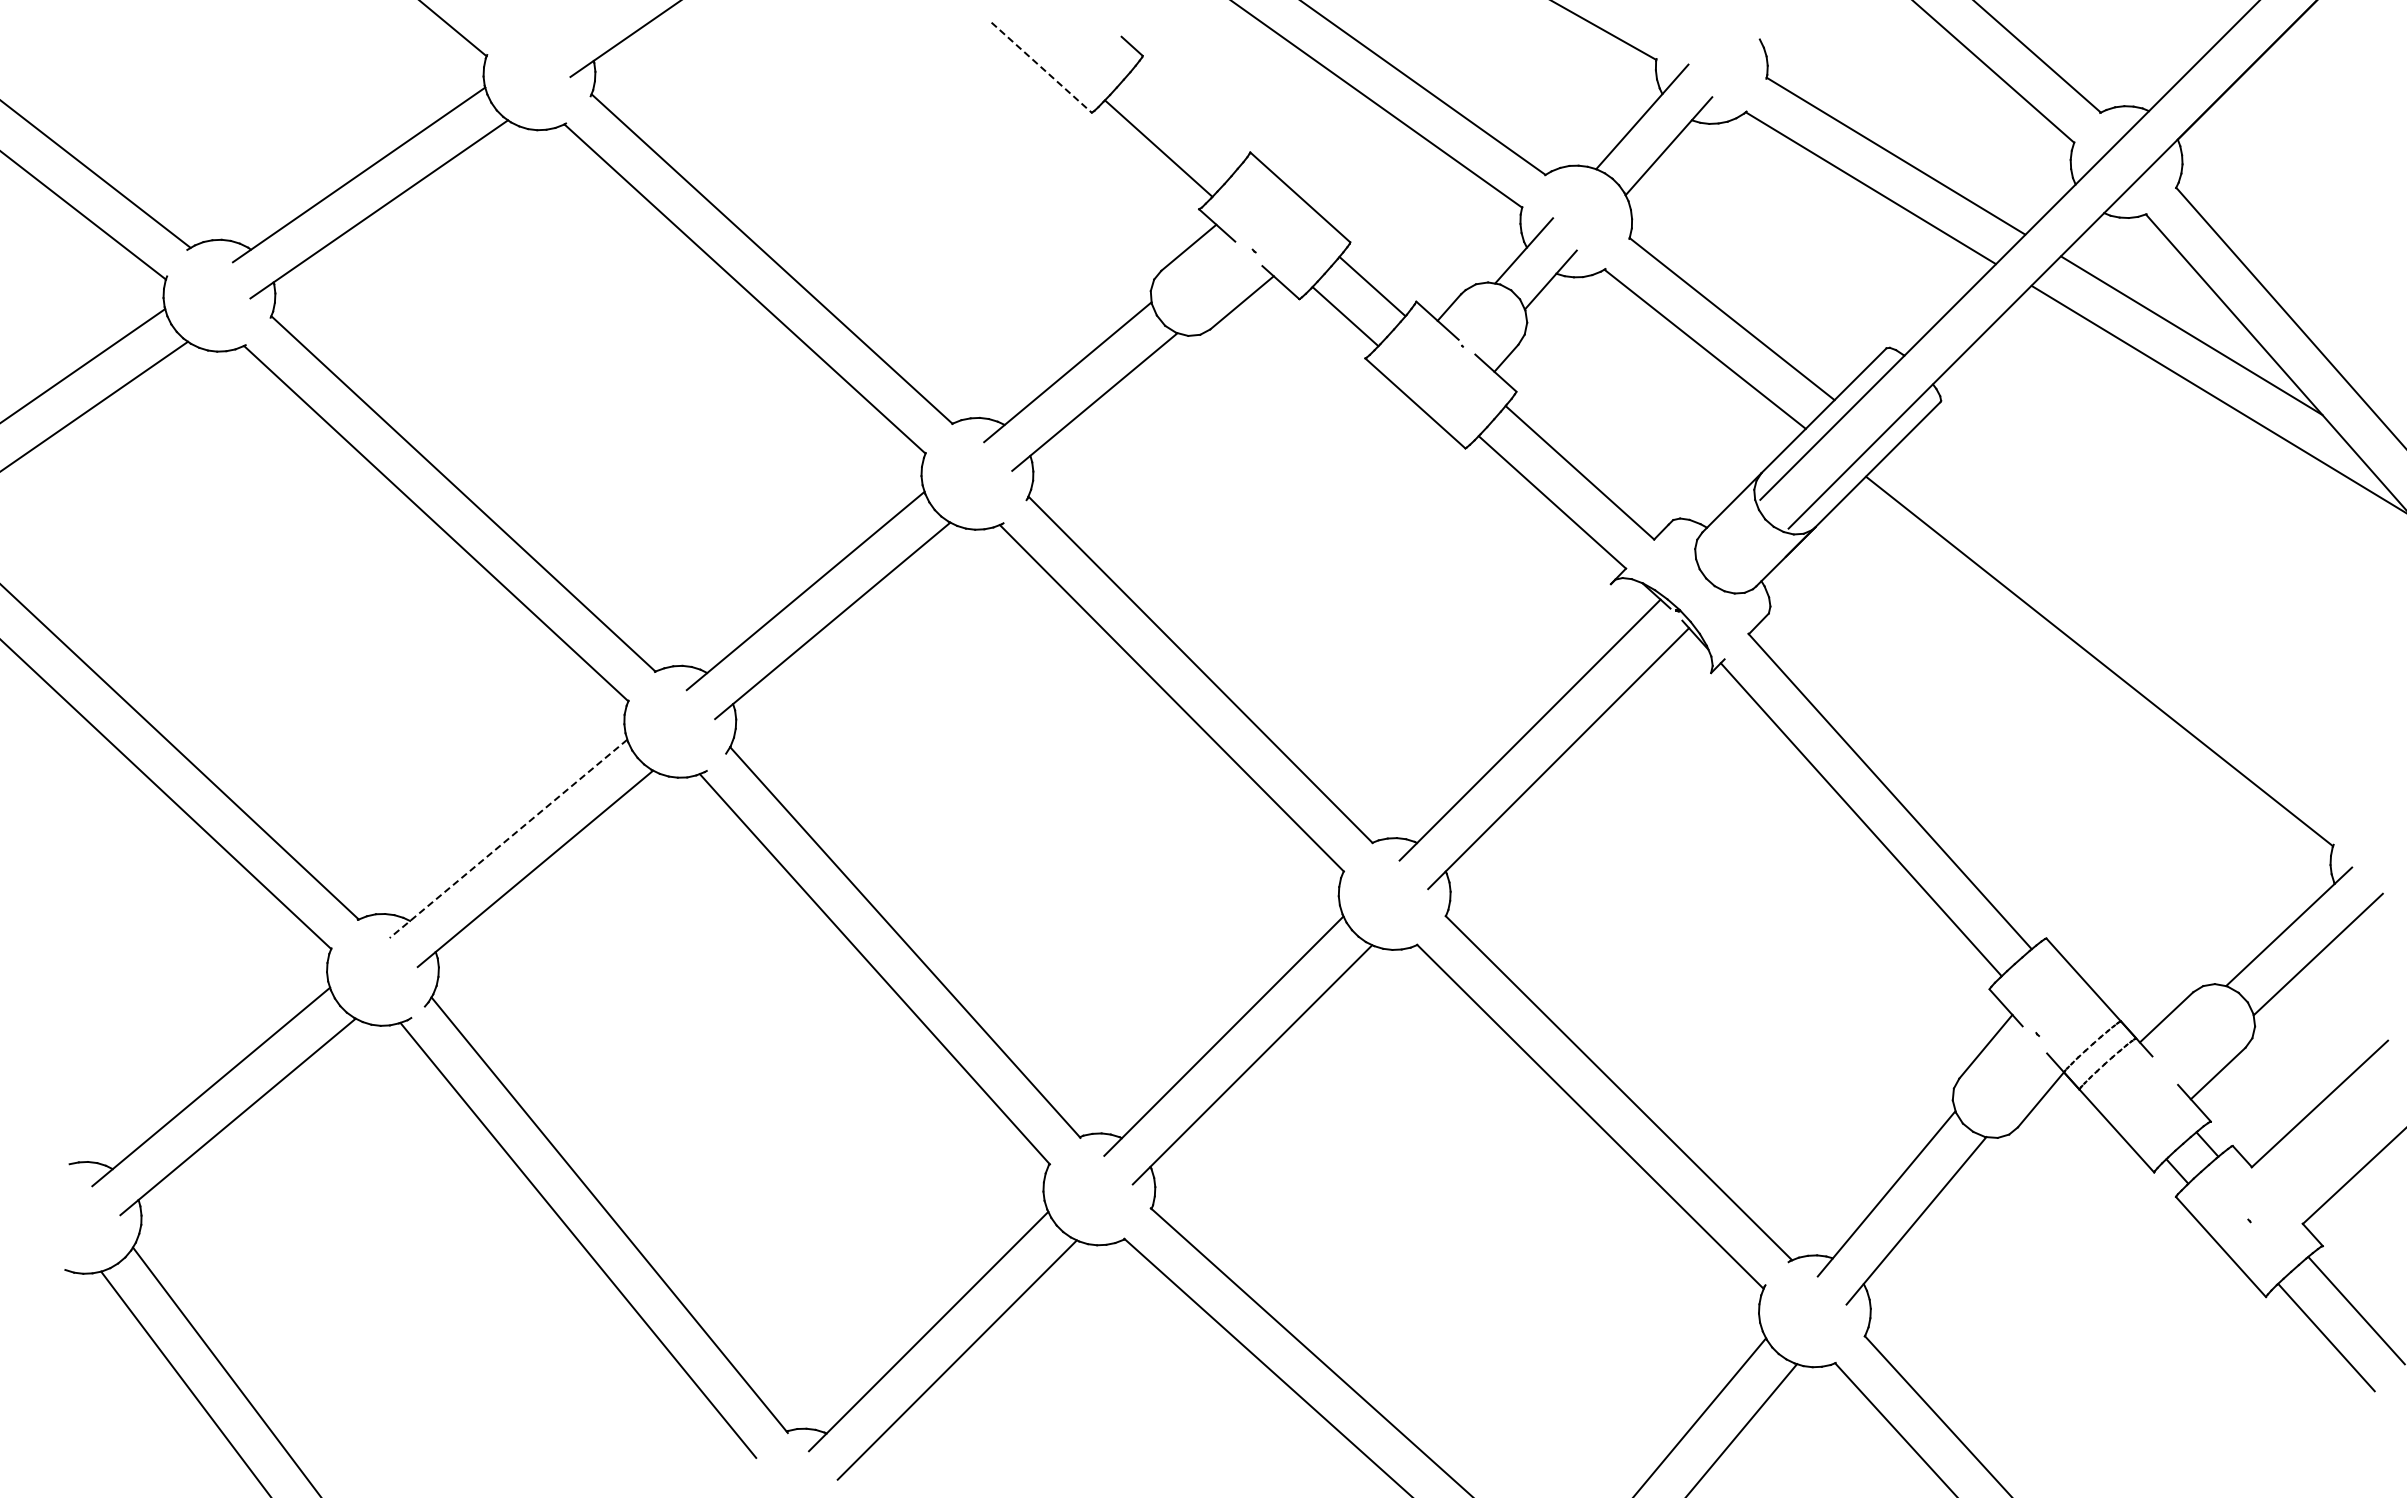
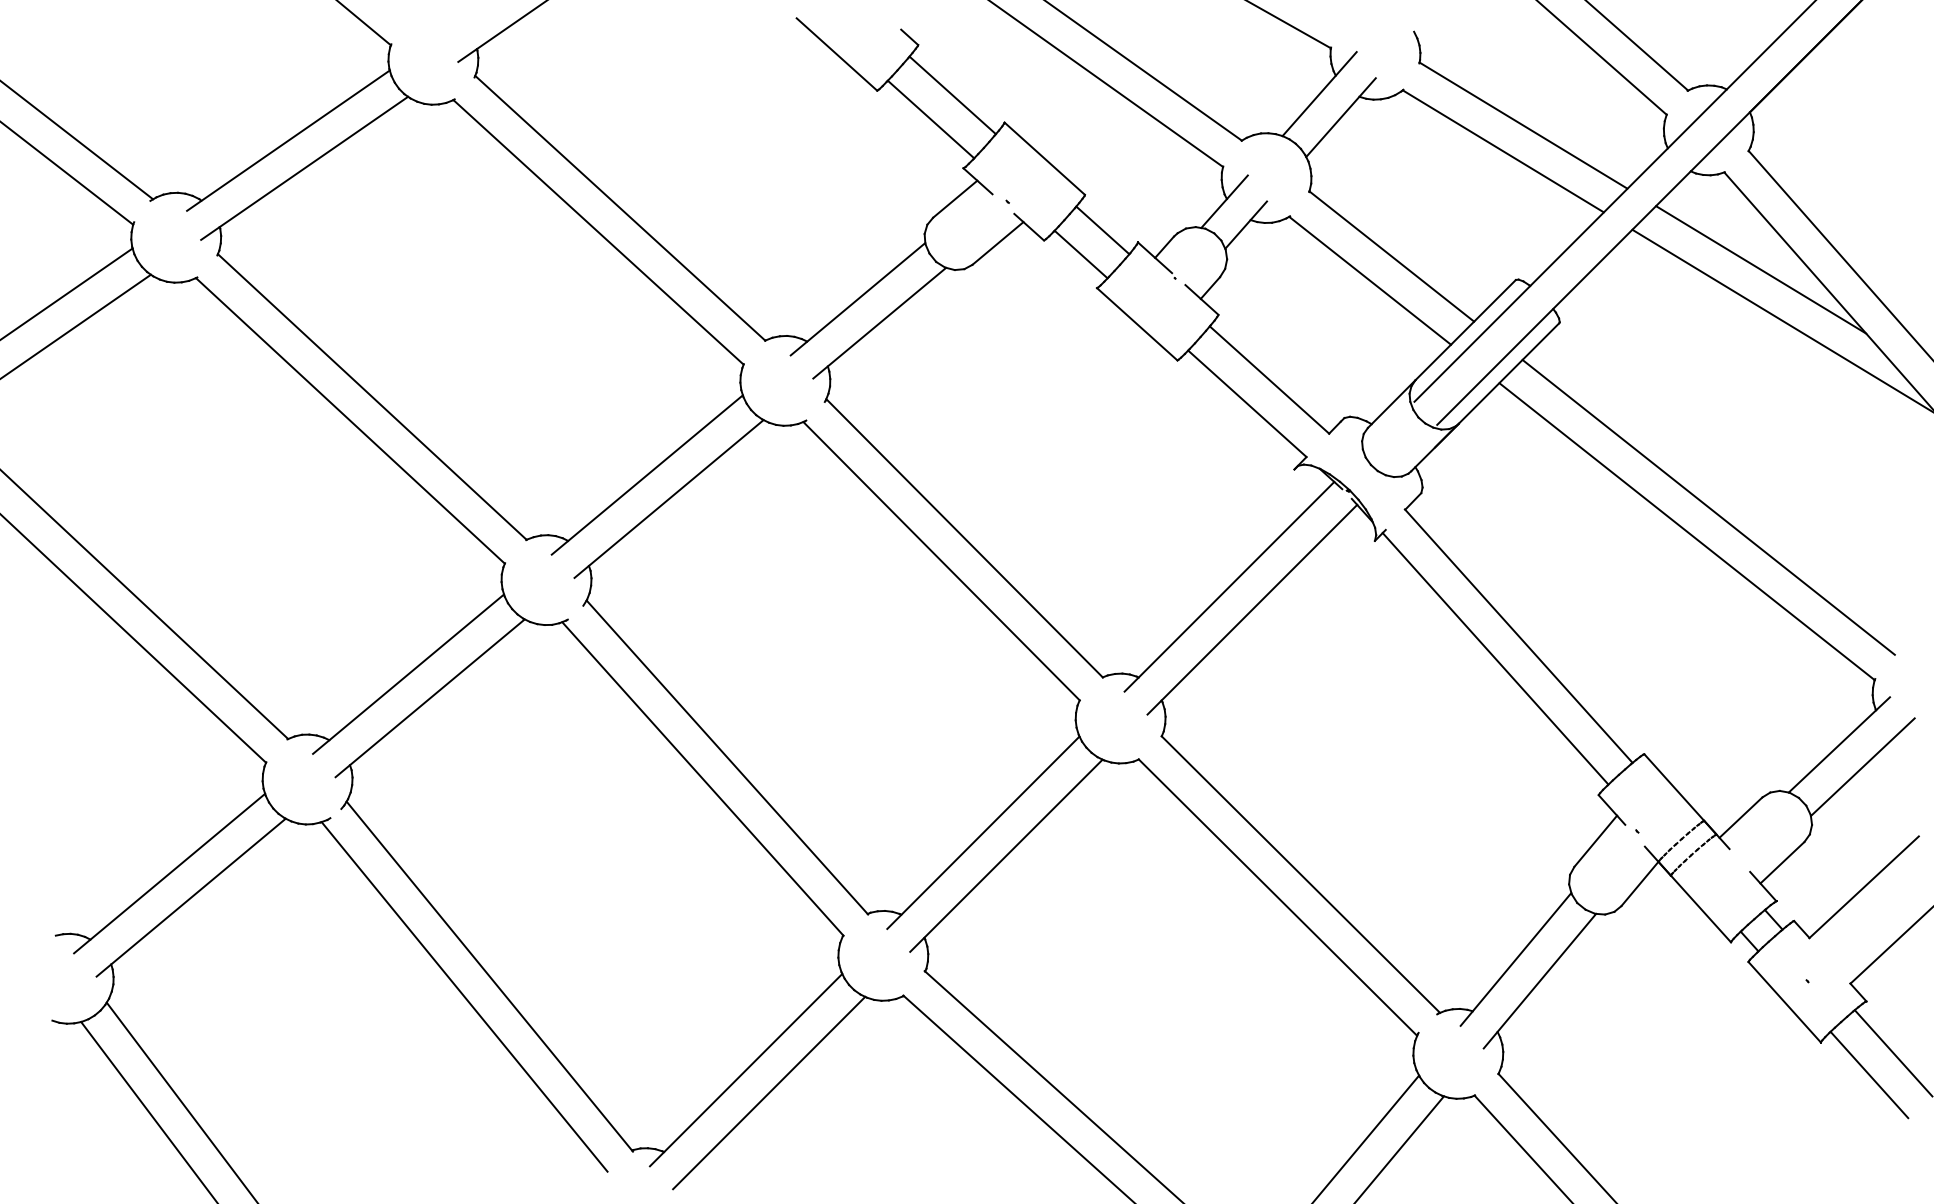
line: (1042, 68) -> (837, 55), dashed -> solid
line: (1185, 118) -> (952, 95), added
line: (2126, 630) -> (1708, 506), added
line: (508, 838) -> (408, 673), dashed -> solid

